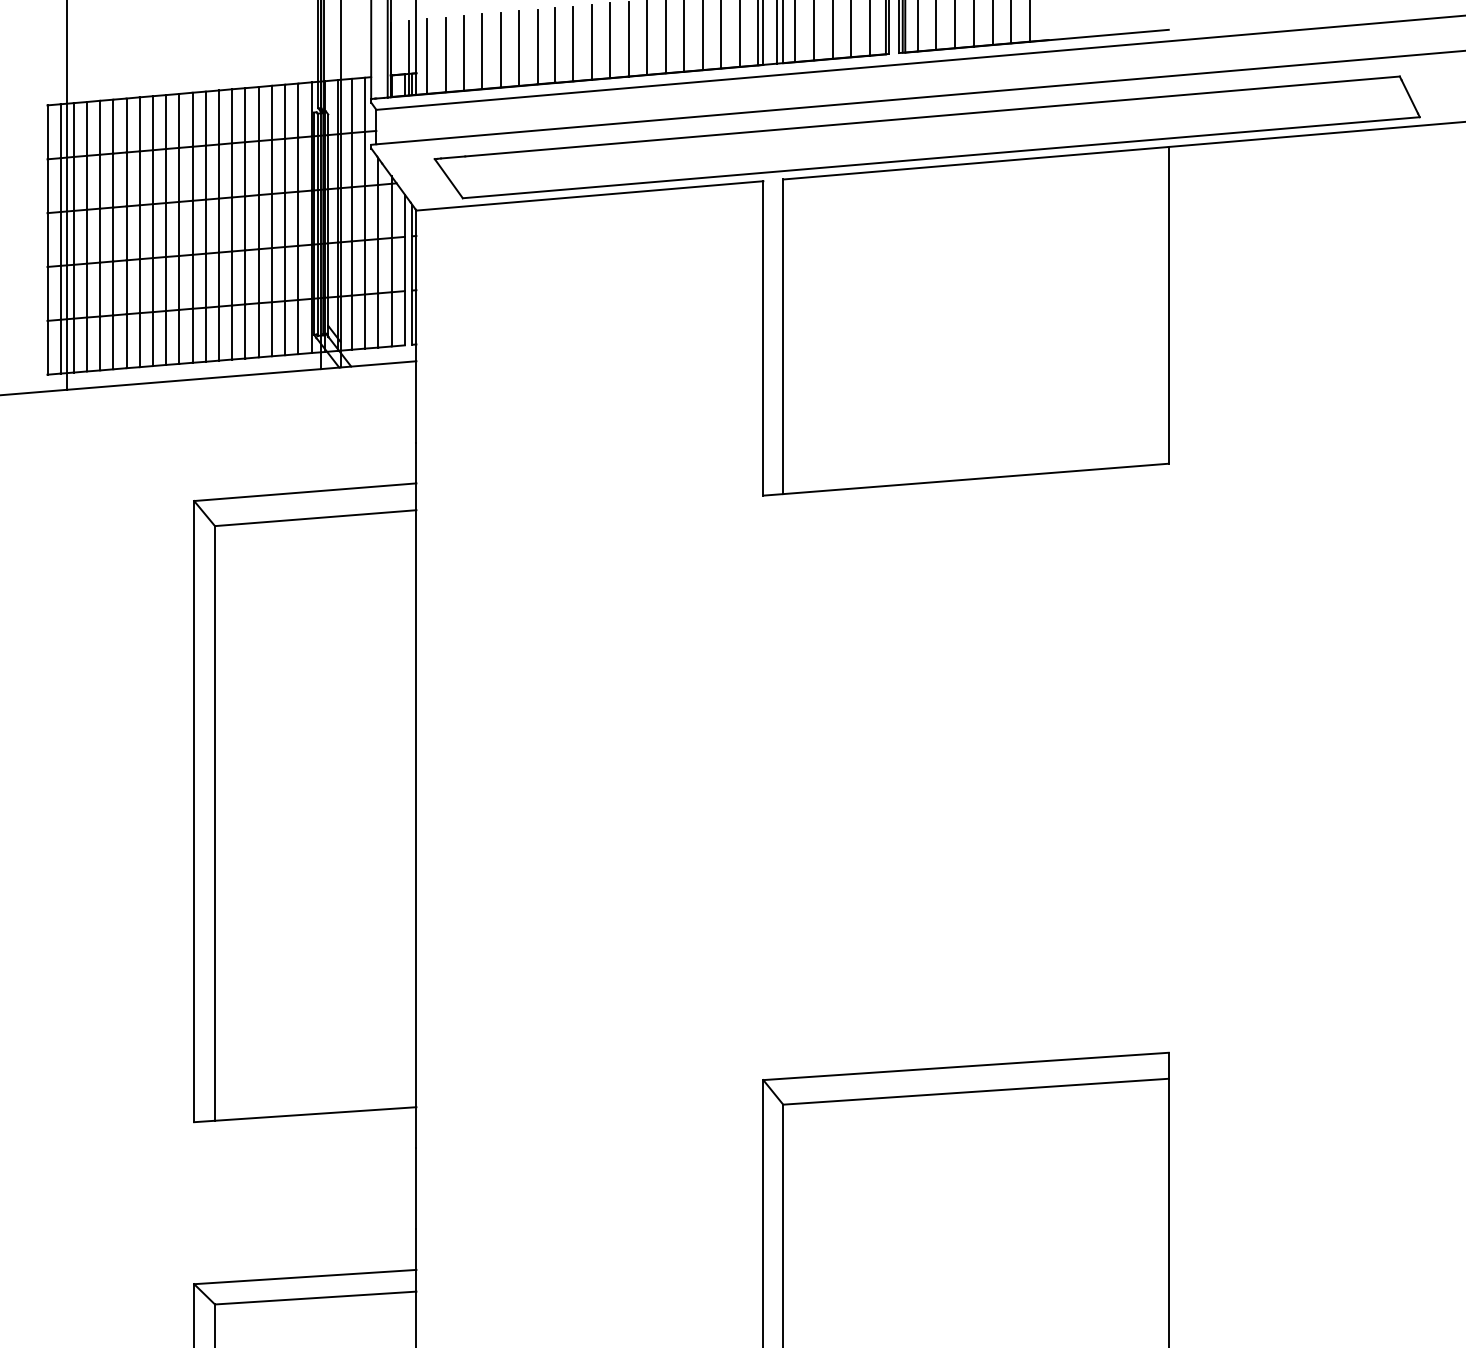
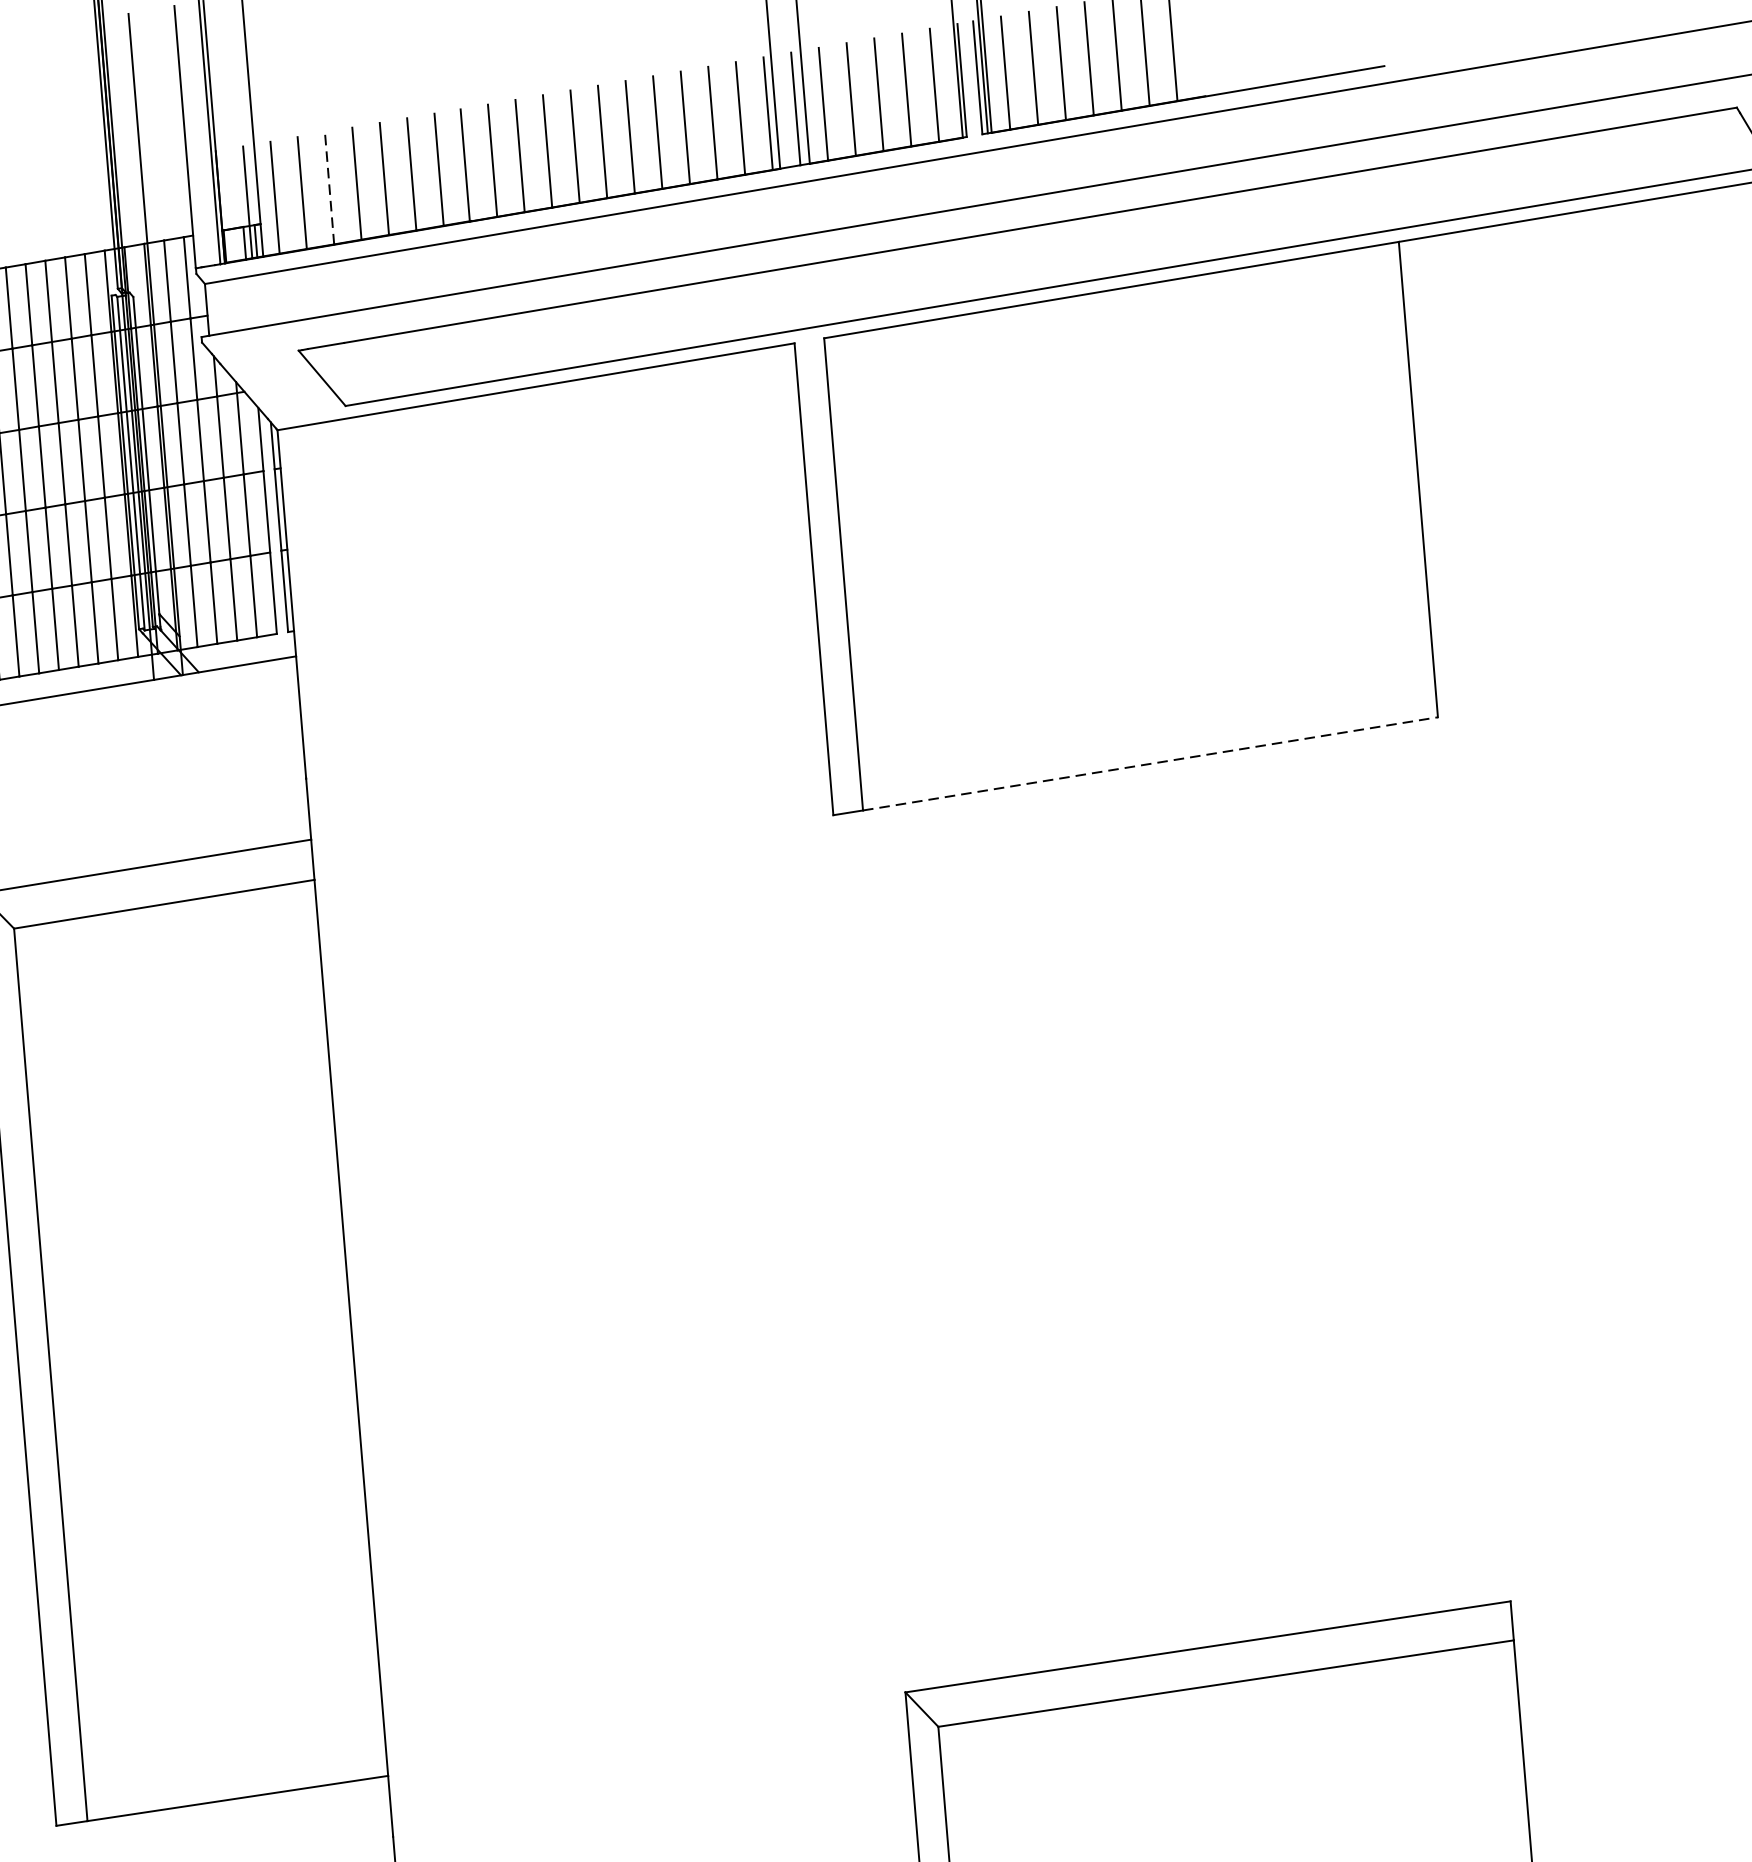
line: (464, 52) -> (330, 187), solid -> dashed
line: (976, 478) -> (1151, 763), solid -> dashed

